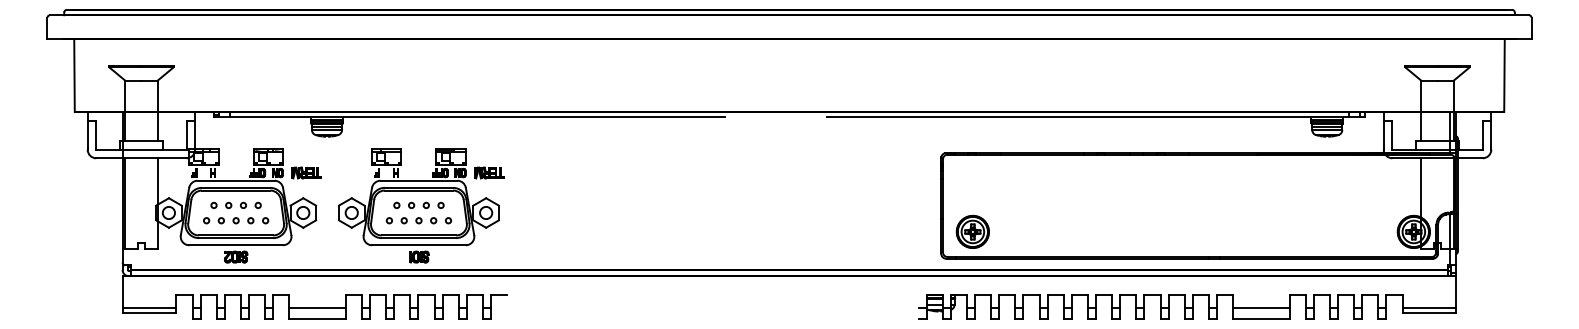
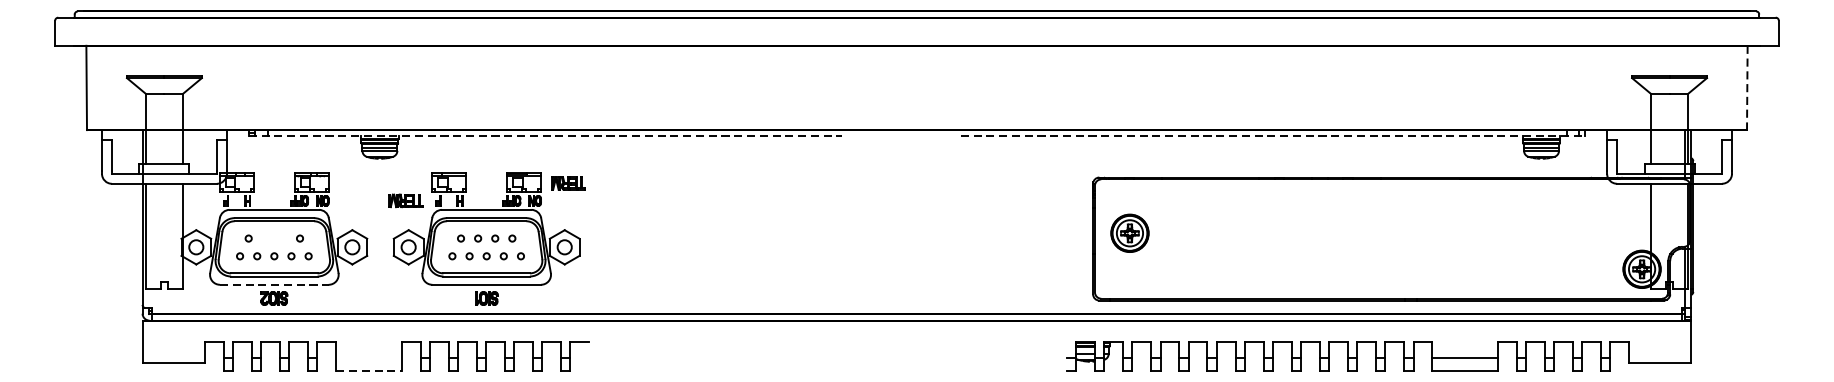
line: (1504, 76) -> (1747, 88), solid -> dashed
line: (470, 117) -> (546, 136), solid -> dashed
line: (1096, 117) -> (1273, 136), solid -> dashed
part: (306, 172) -> (406, 200), moved
part: (489, 172) -> (568, 182), moved
part: (235, 204) -> (273, 237), removed
part: (972, 231) -> (1129, 232), moved
line: (236, 245) -> (274, 285), solid -> dashed
line: (149, 308) -> (173, 358), removed
line: (317, 308) -> (368, 358), removed
line: (1429, 308) -> (1660, 358), removed
line: (318, 319) -> (370, 371), solid -> dashed

